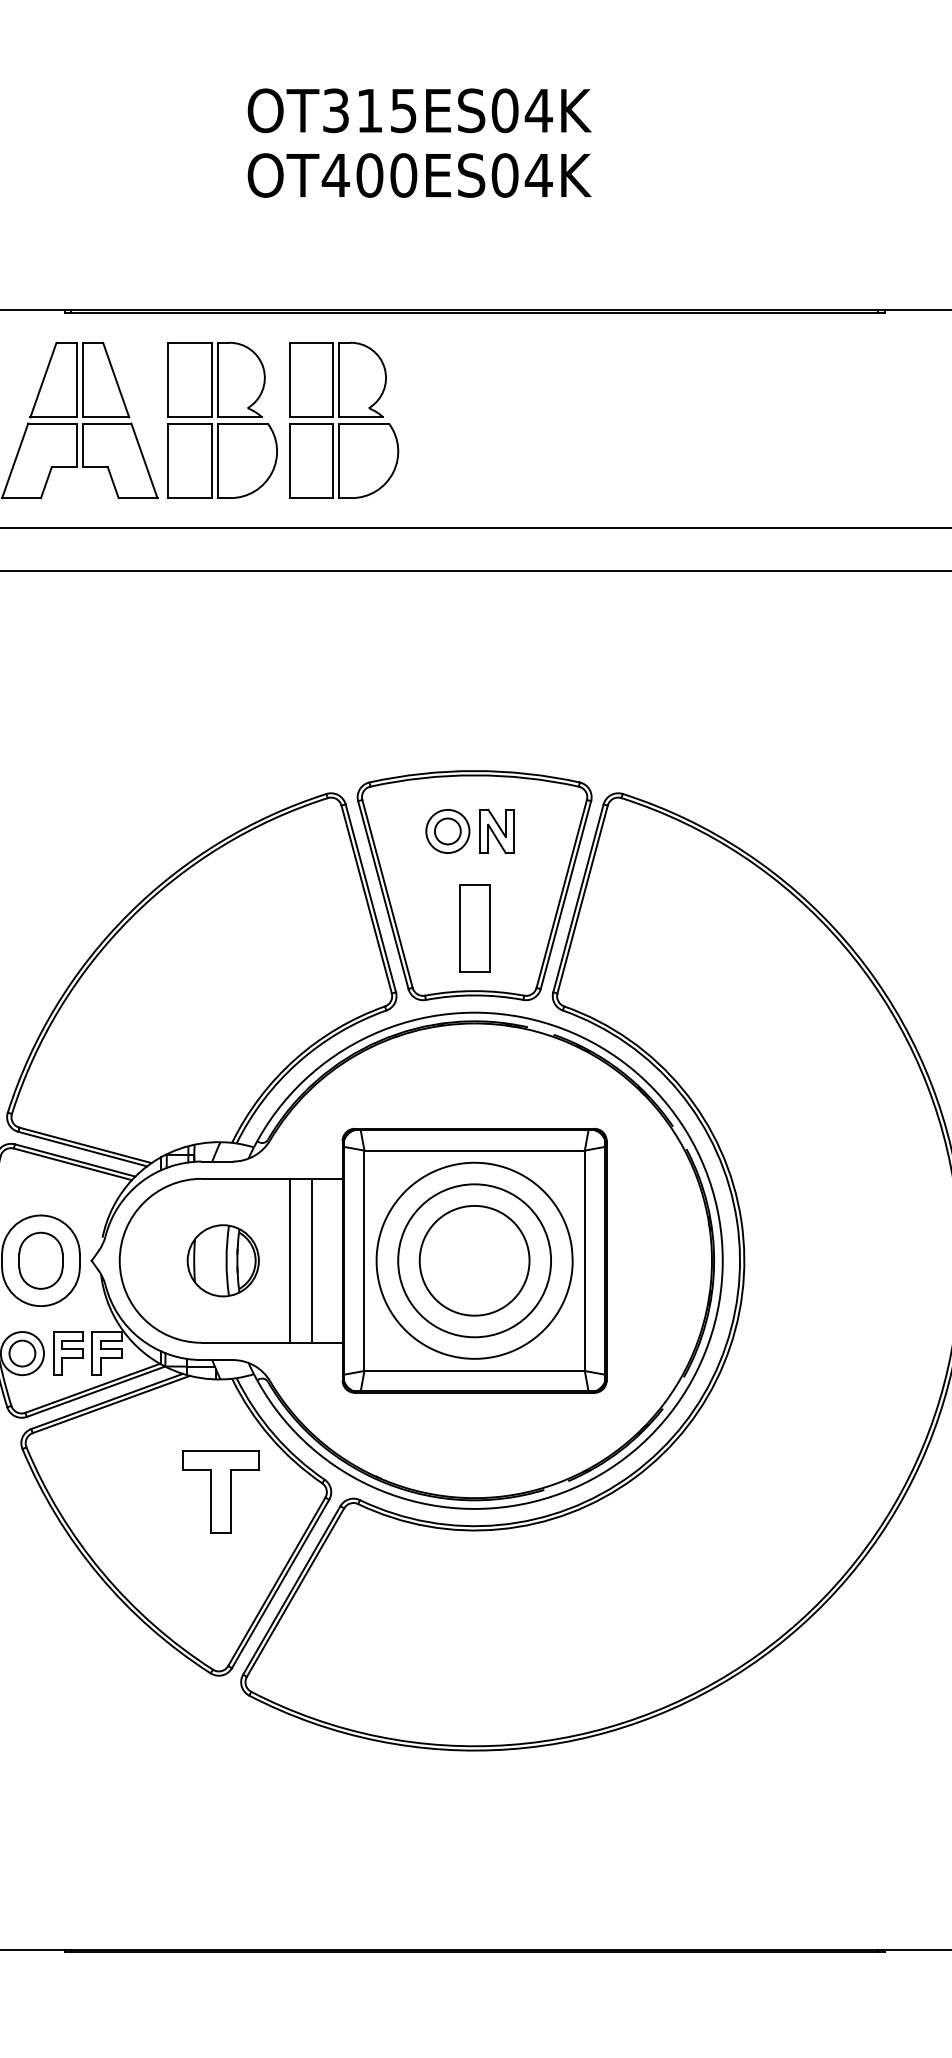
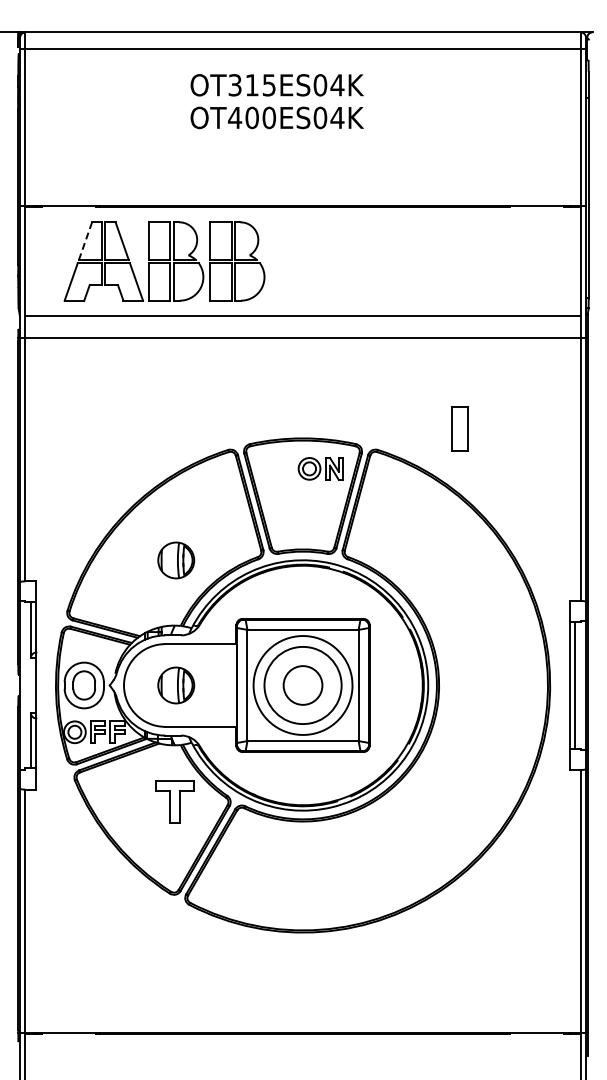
text: (418, 142) -> (276, 101), moved
line: (43, 380) -> (85, 241), solid -> dashed
part: (469, 830) -> (320, 468), moved
part: (473, 927) -> (459, 428), moved
part: (223, 1013) -> (176, 560), added
line: (289, 1260) -> (209, 685), removed
line: (311, 1260) -> (220, 685), removed
circle: (473, 1260) -> (302, 685), size x0.7

